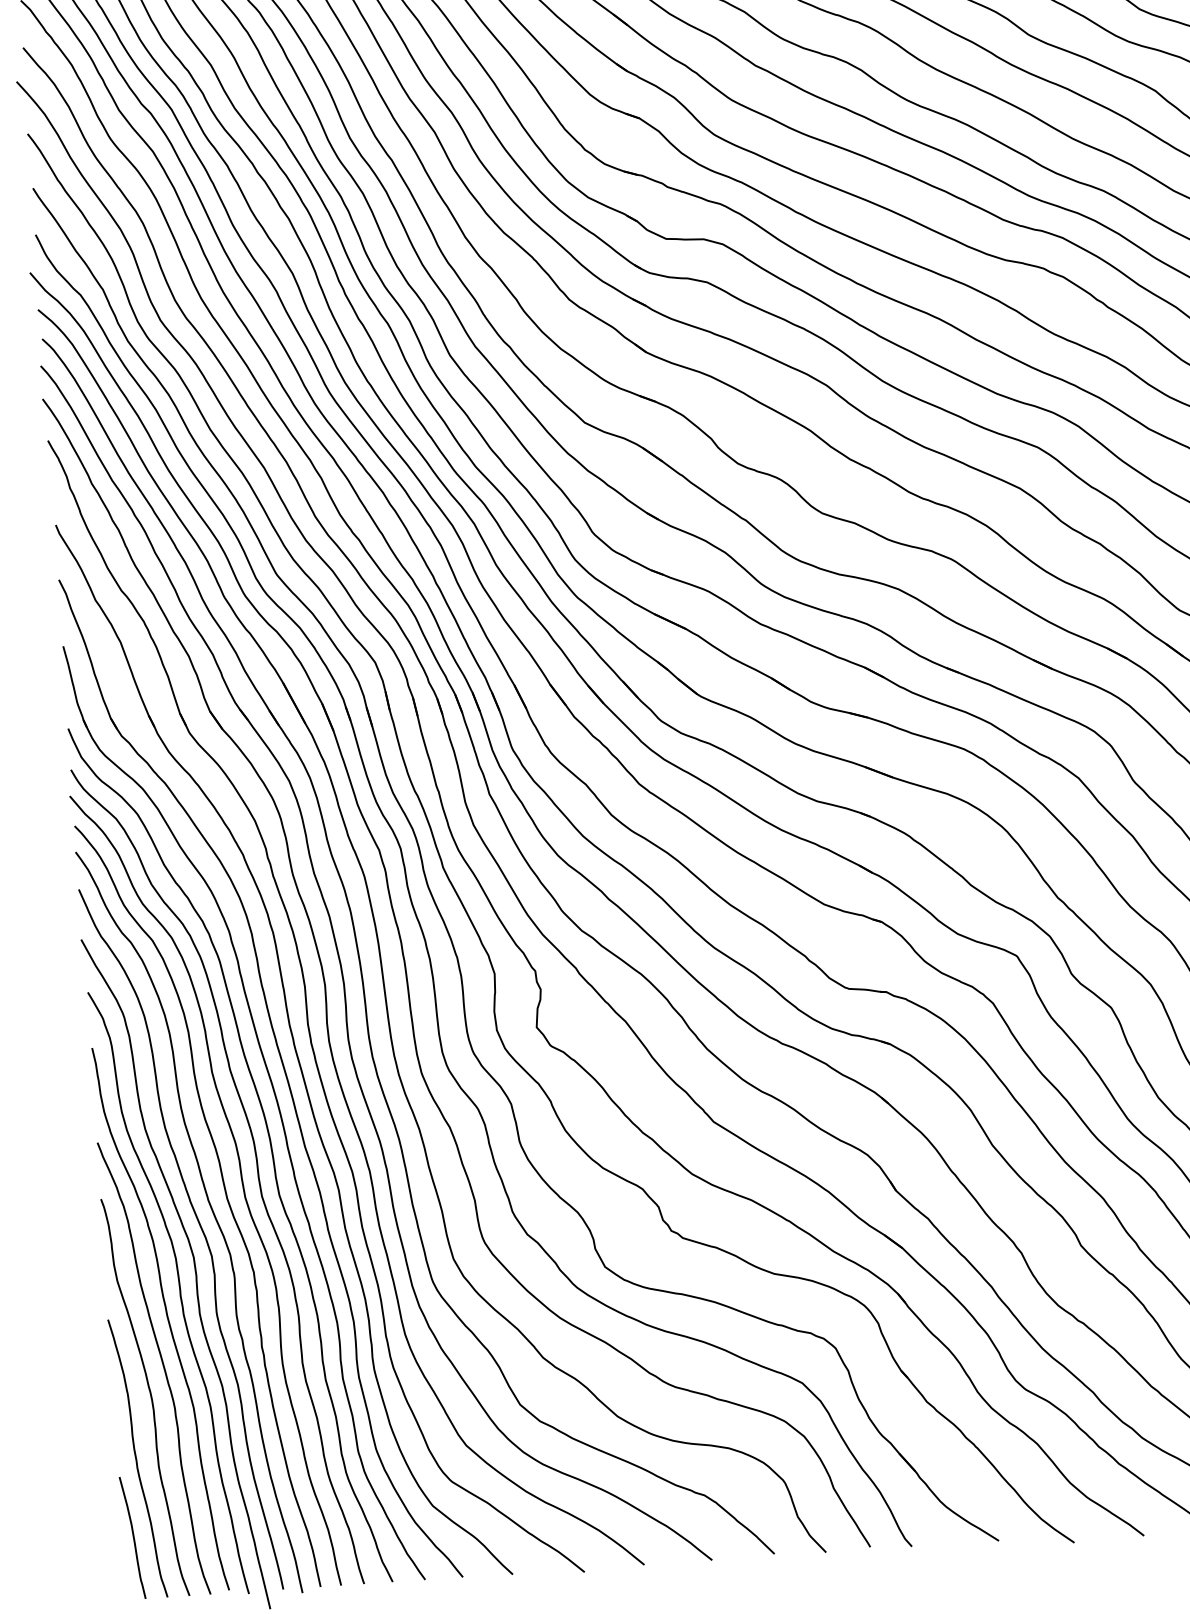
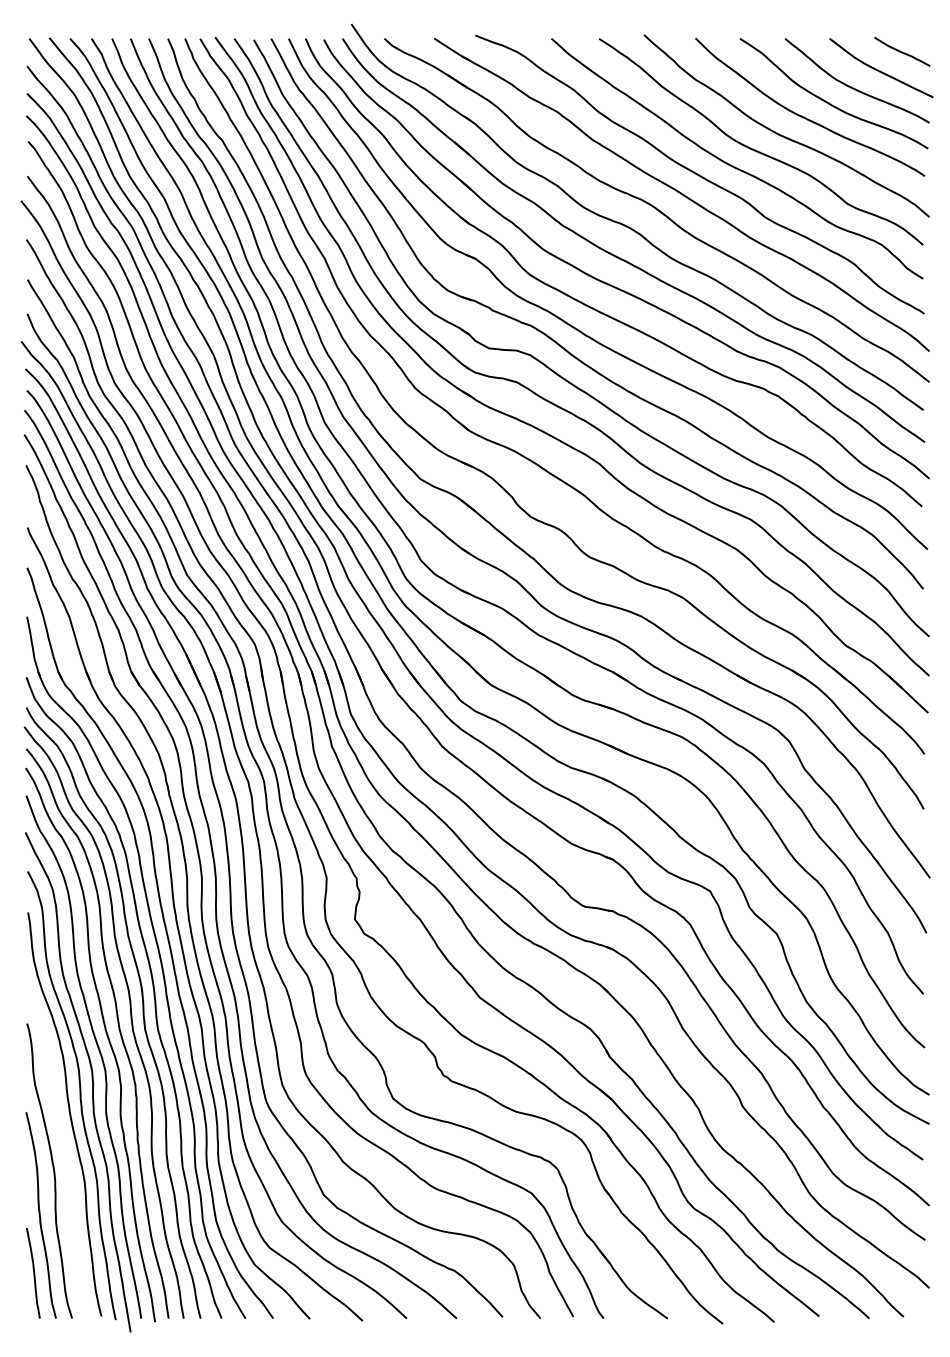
curve: (162, 1366) -> (63, 1149), removed

